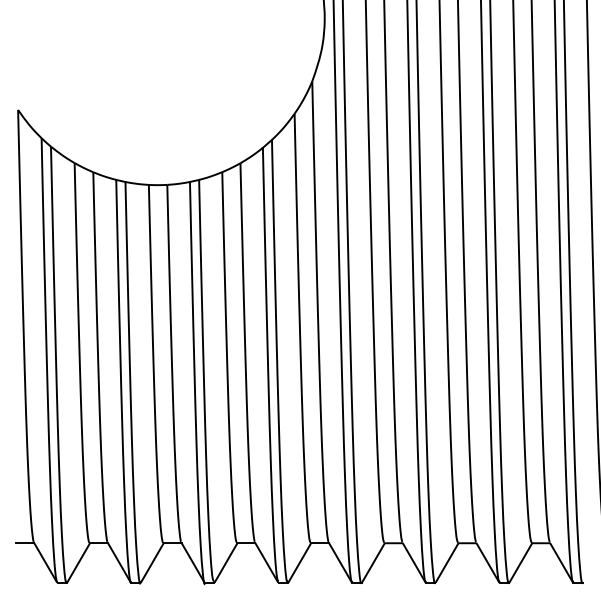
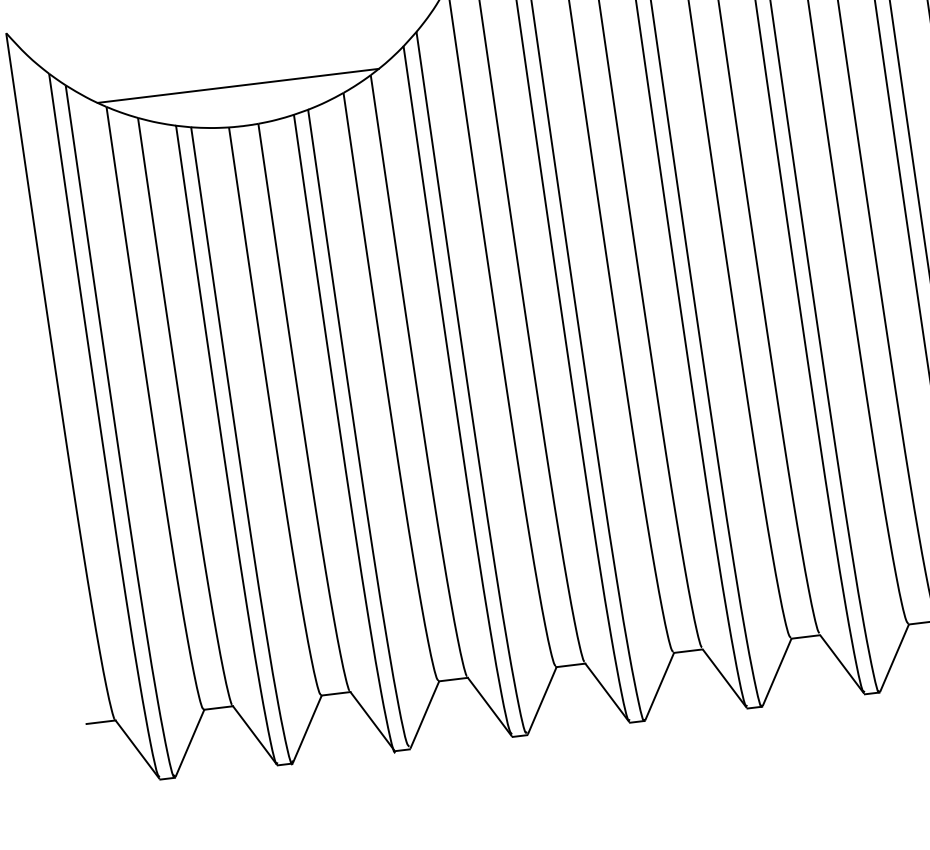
line: (157, 159) -> (237, 85), added

